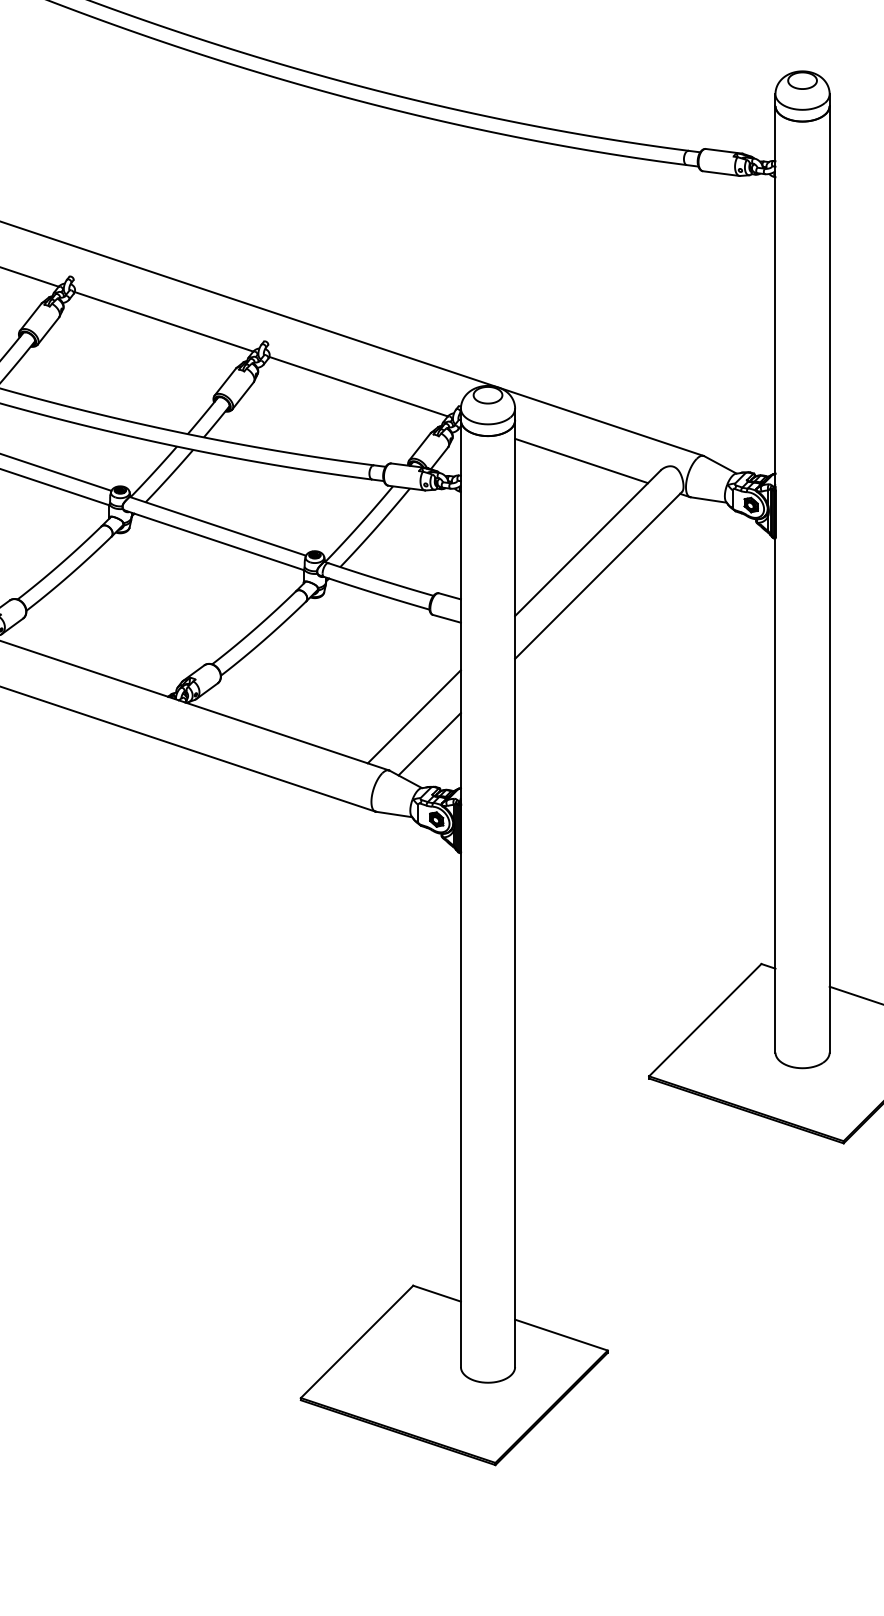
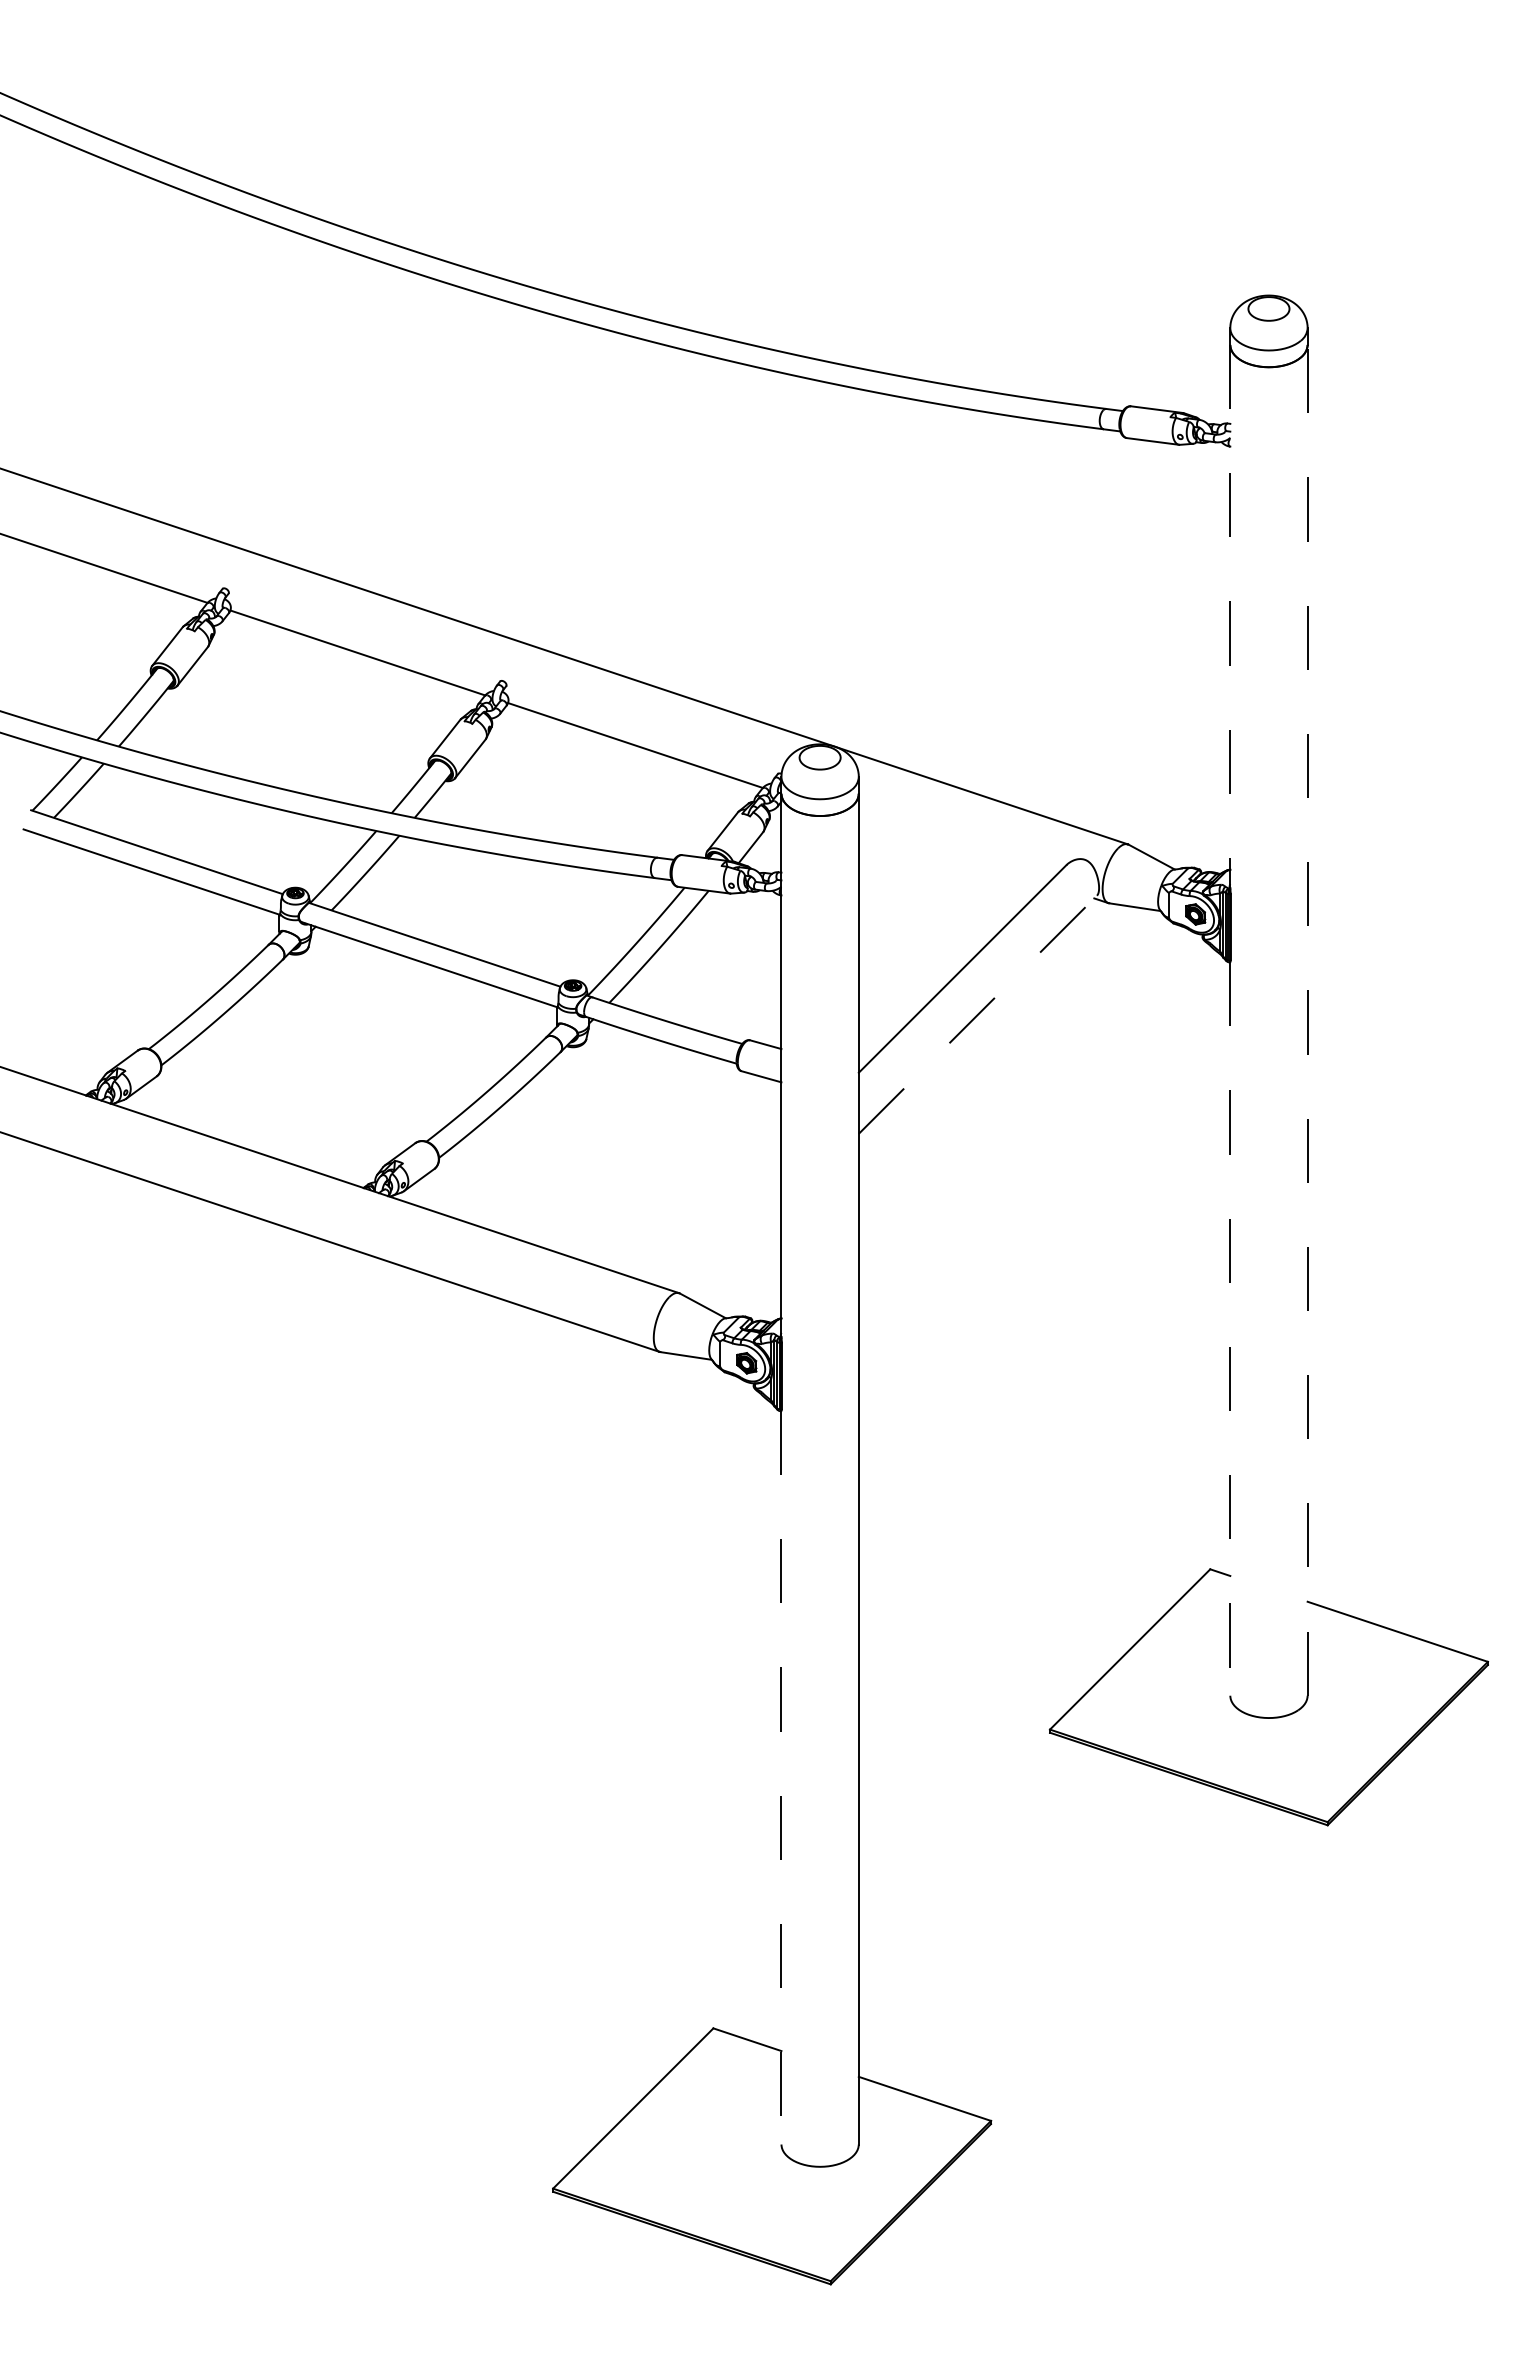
line: (775, 296) -> (1230, 616), solid -> dashed
line: (581, 460) -> (953, 851), removed
line: (599, 575) -> (978, 1014), solid -> dashed
line: (829, 578) -> (1307, 1019), solid -> dashed
line: (414, 716) -> (714, 1216), removed
line: (429, 744) -> (736, 1255), removed
line: (775, 795) -> (1230, 1328), solid -> dashed
line: (460, 1109) -> (781, 1777), solid -> dashed

